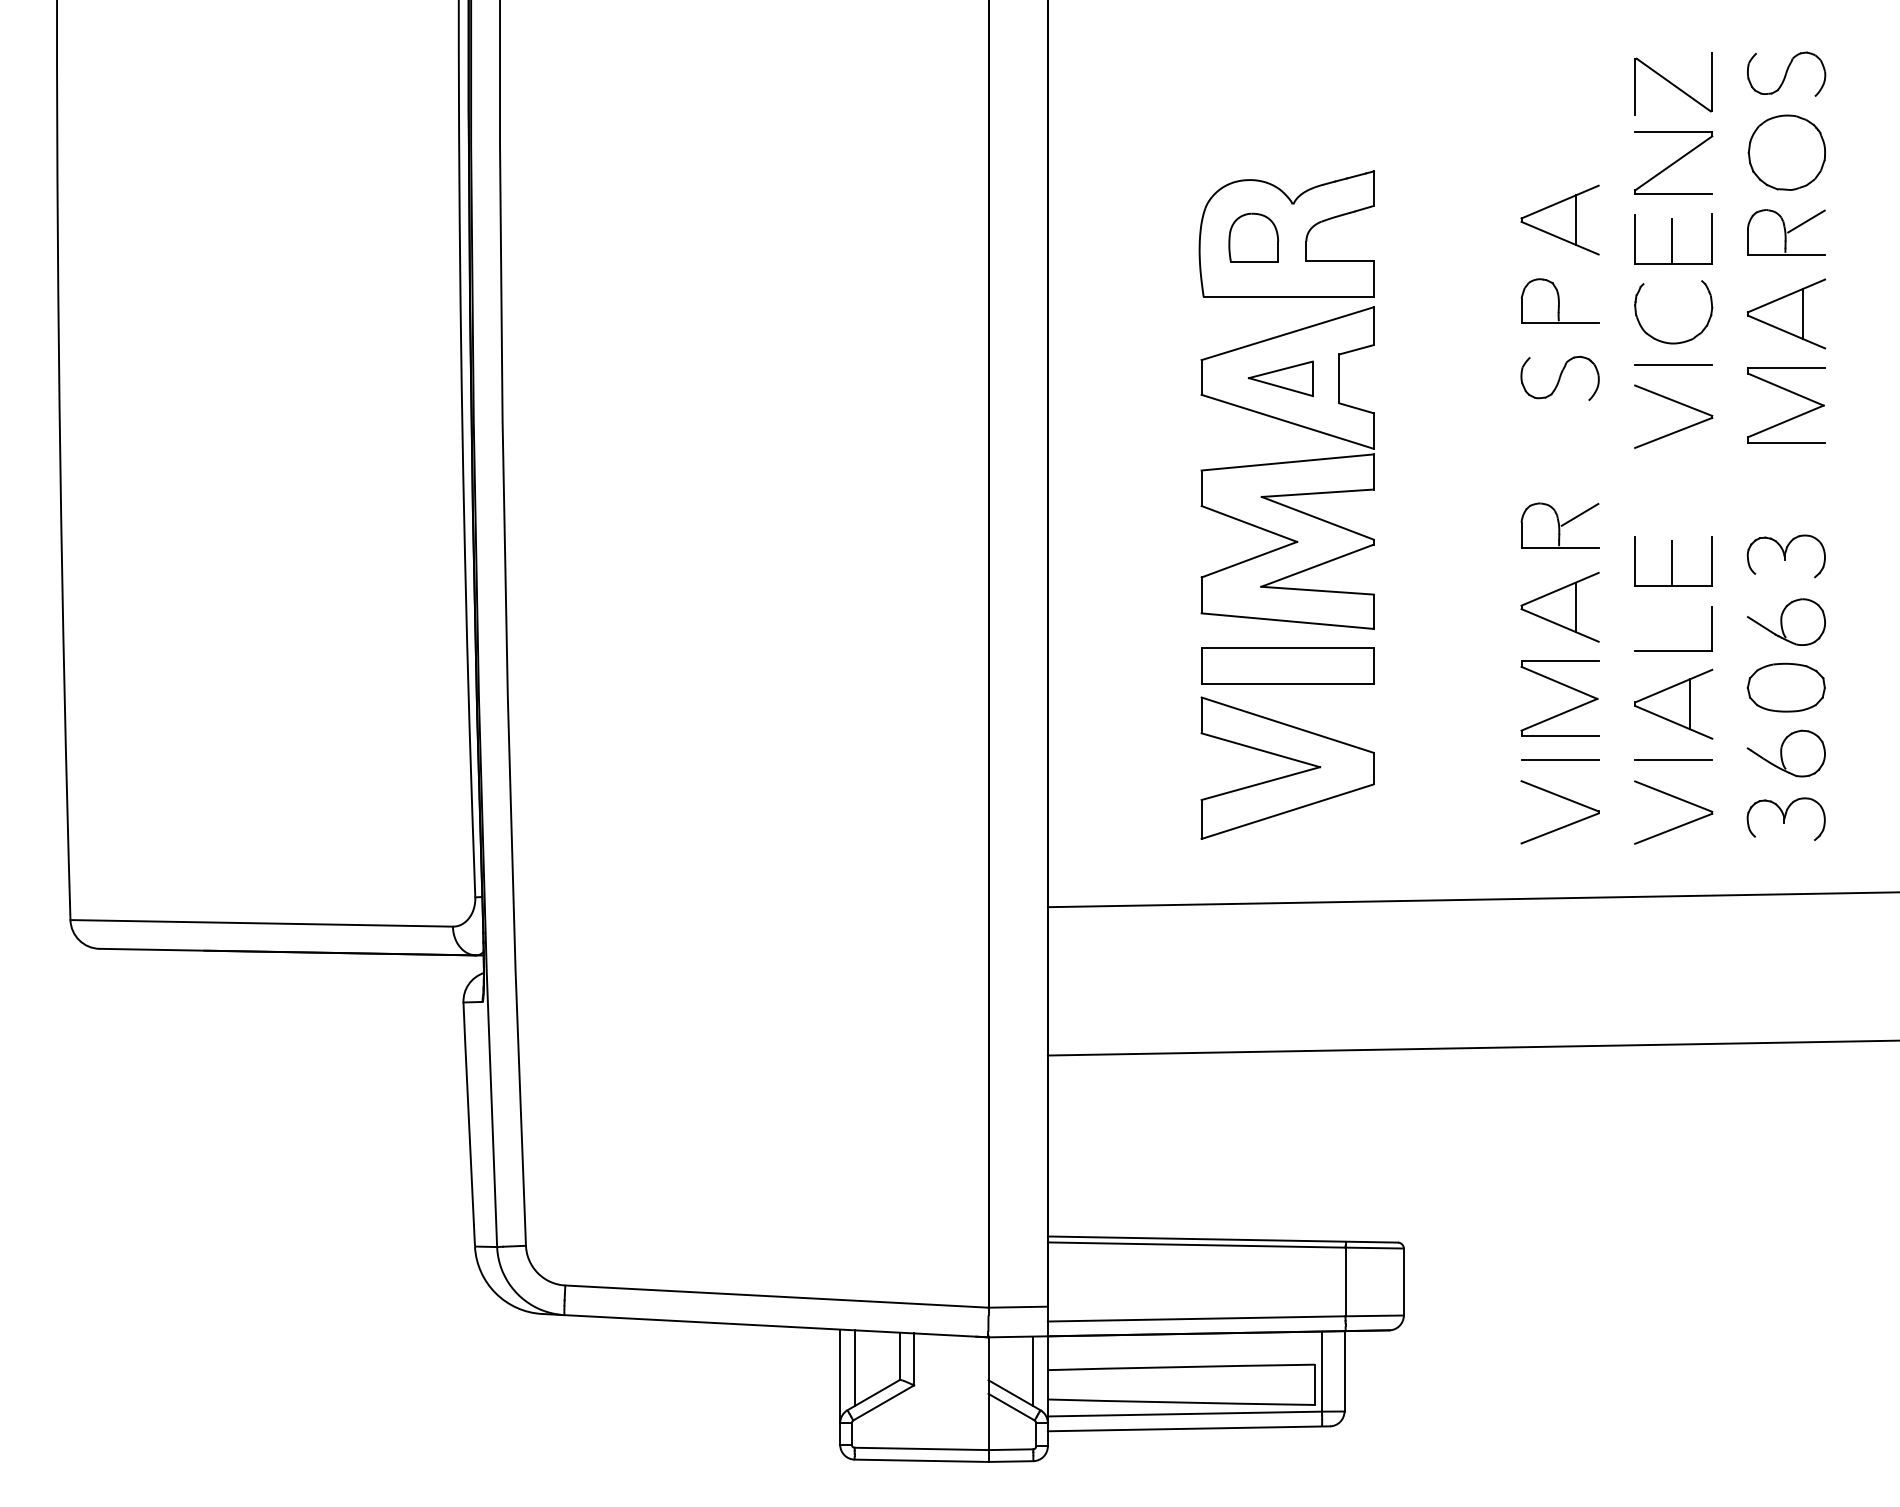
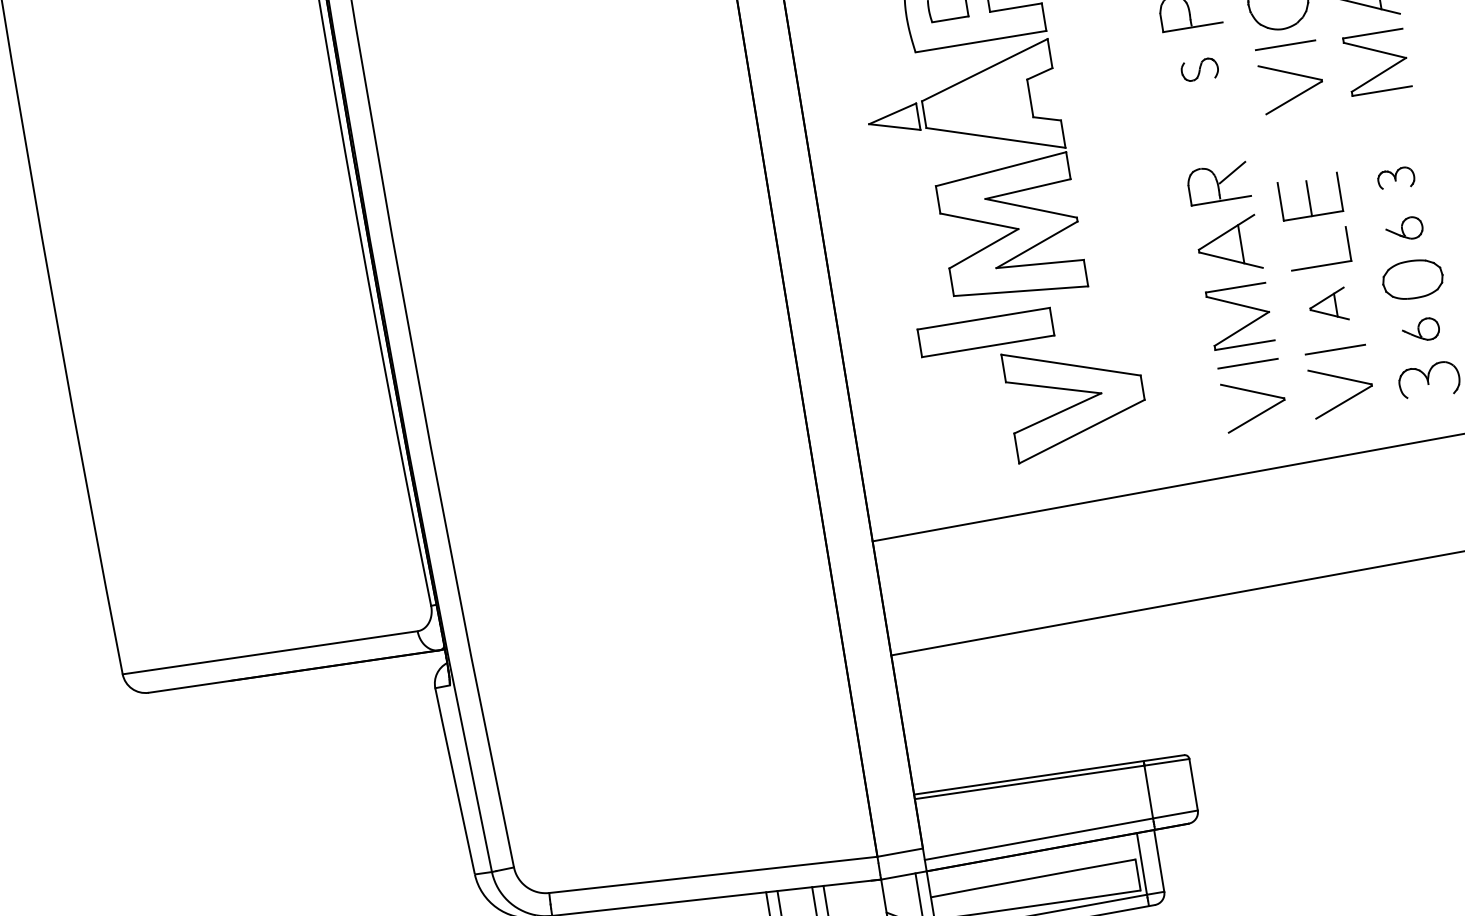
part: (1559, 377) -> (1199, 69), size x0.6
part: (1280, 378) -> (893, 120), moved
part: (1785, 556) -> (1395, 178), size x0.6
part: (1785, 621) -> (1403, 228), size x0.6
part: (1287, 665) -> (985, 332), moved
part: (1673, 703) -> (1328, 305), size x0.6
part: (1785, 753) -> (1420, 330), size x0.6
part: (1289, 774) -> (1078, 402), moved

